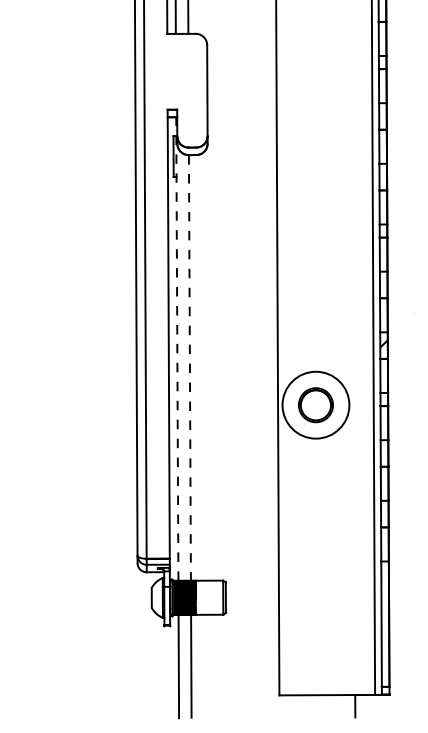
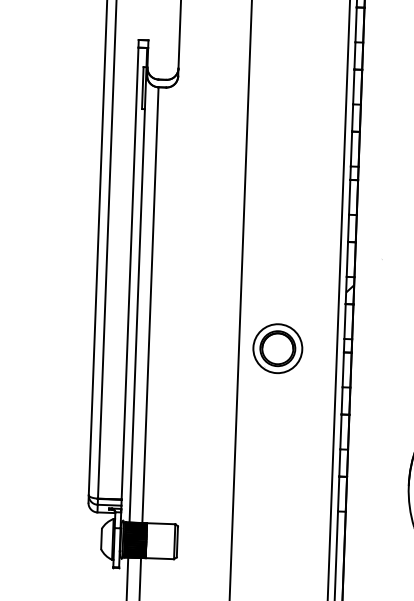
line: (177, 349) -> (138, 285), dashed -> solid
line: (189, 367) -> (150, 304), dashed -> solid
circle: (315, 405) -> (277, 348), size x0.71

